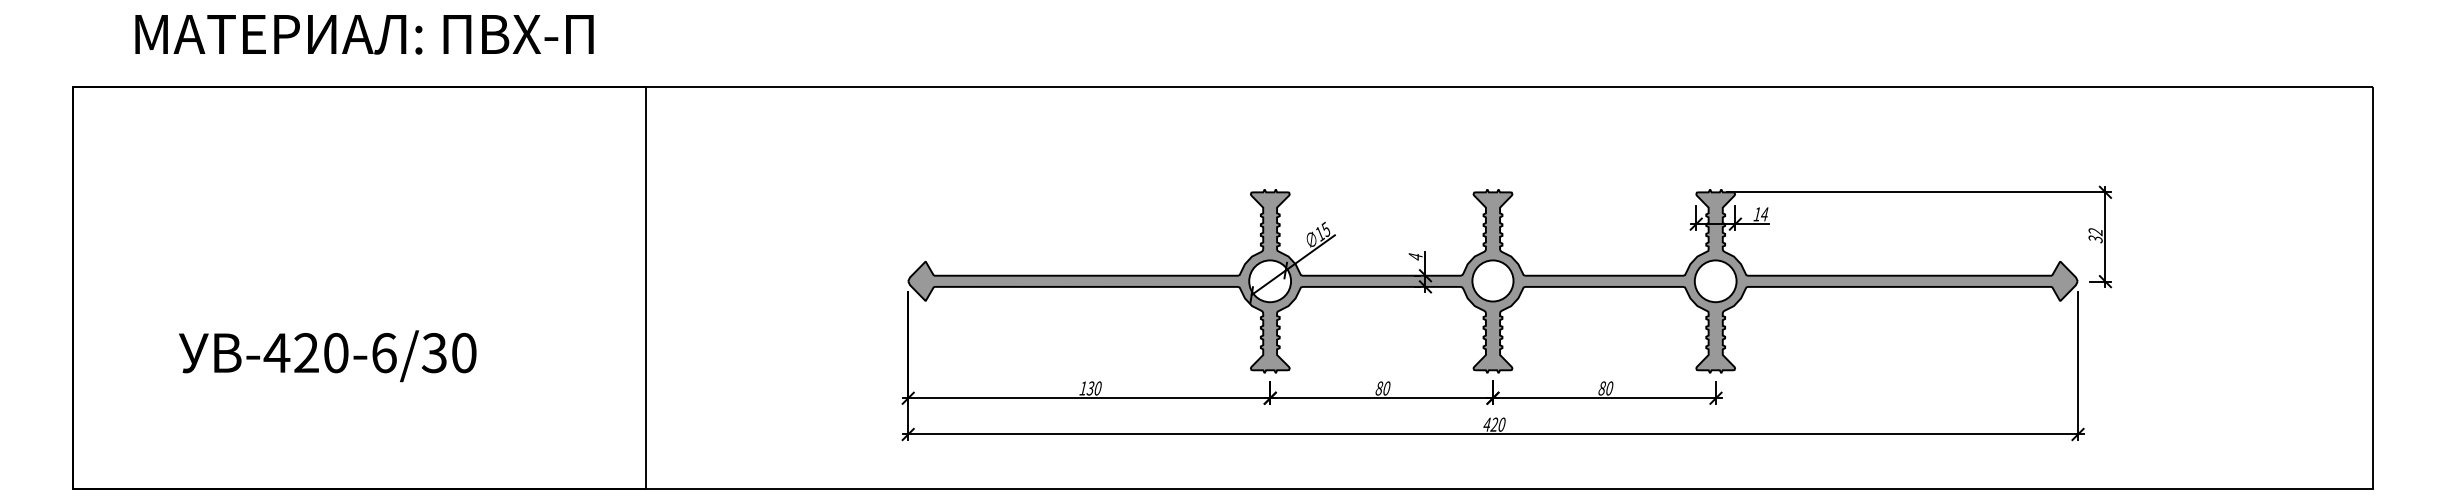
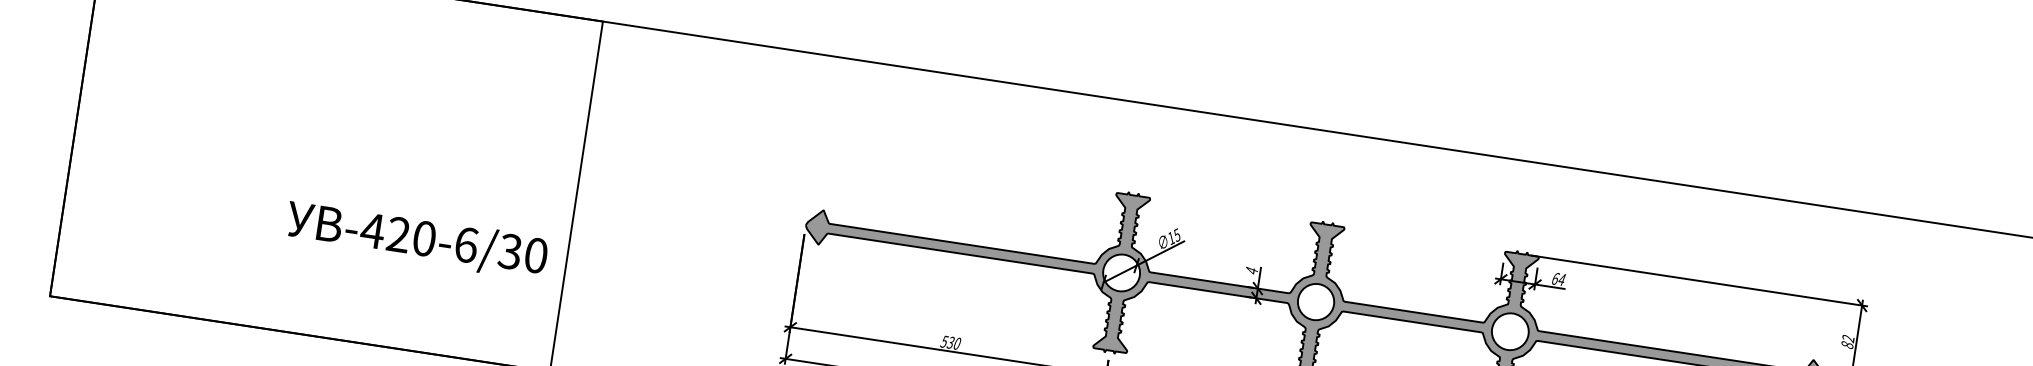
text: (1757, 214) -> (1555, 278), 14 -> 64
text: (2095, 239) -> (1847, 345), 32 -> 82
text: (327, 356) -> (416, 240), moved
text: (1083, 388) -> (944, 341), 130 -> 530

